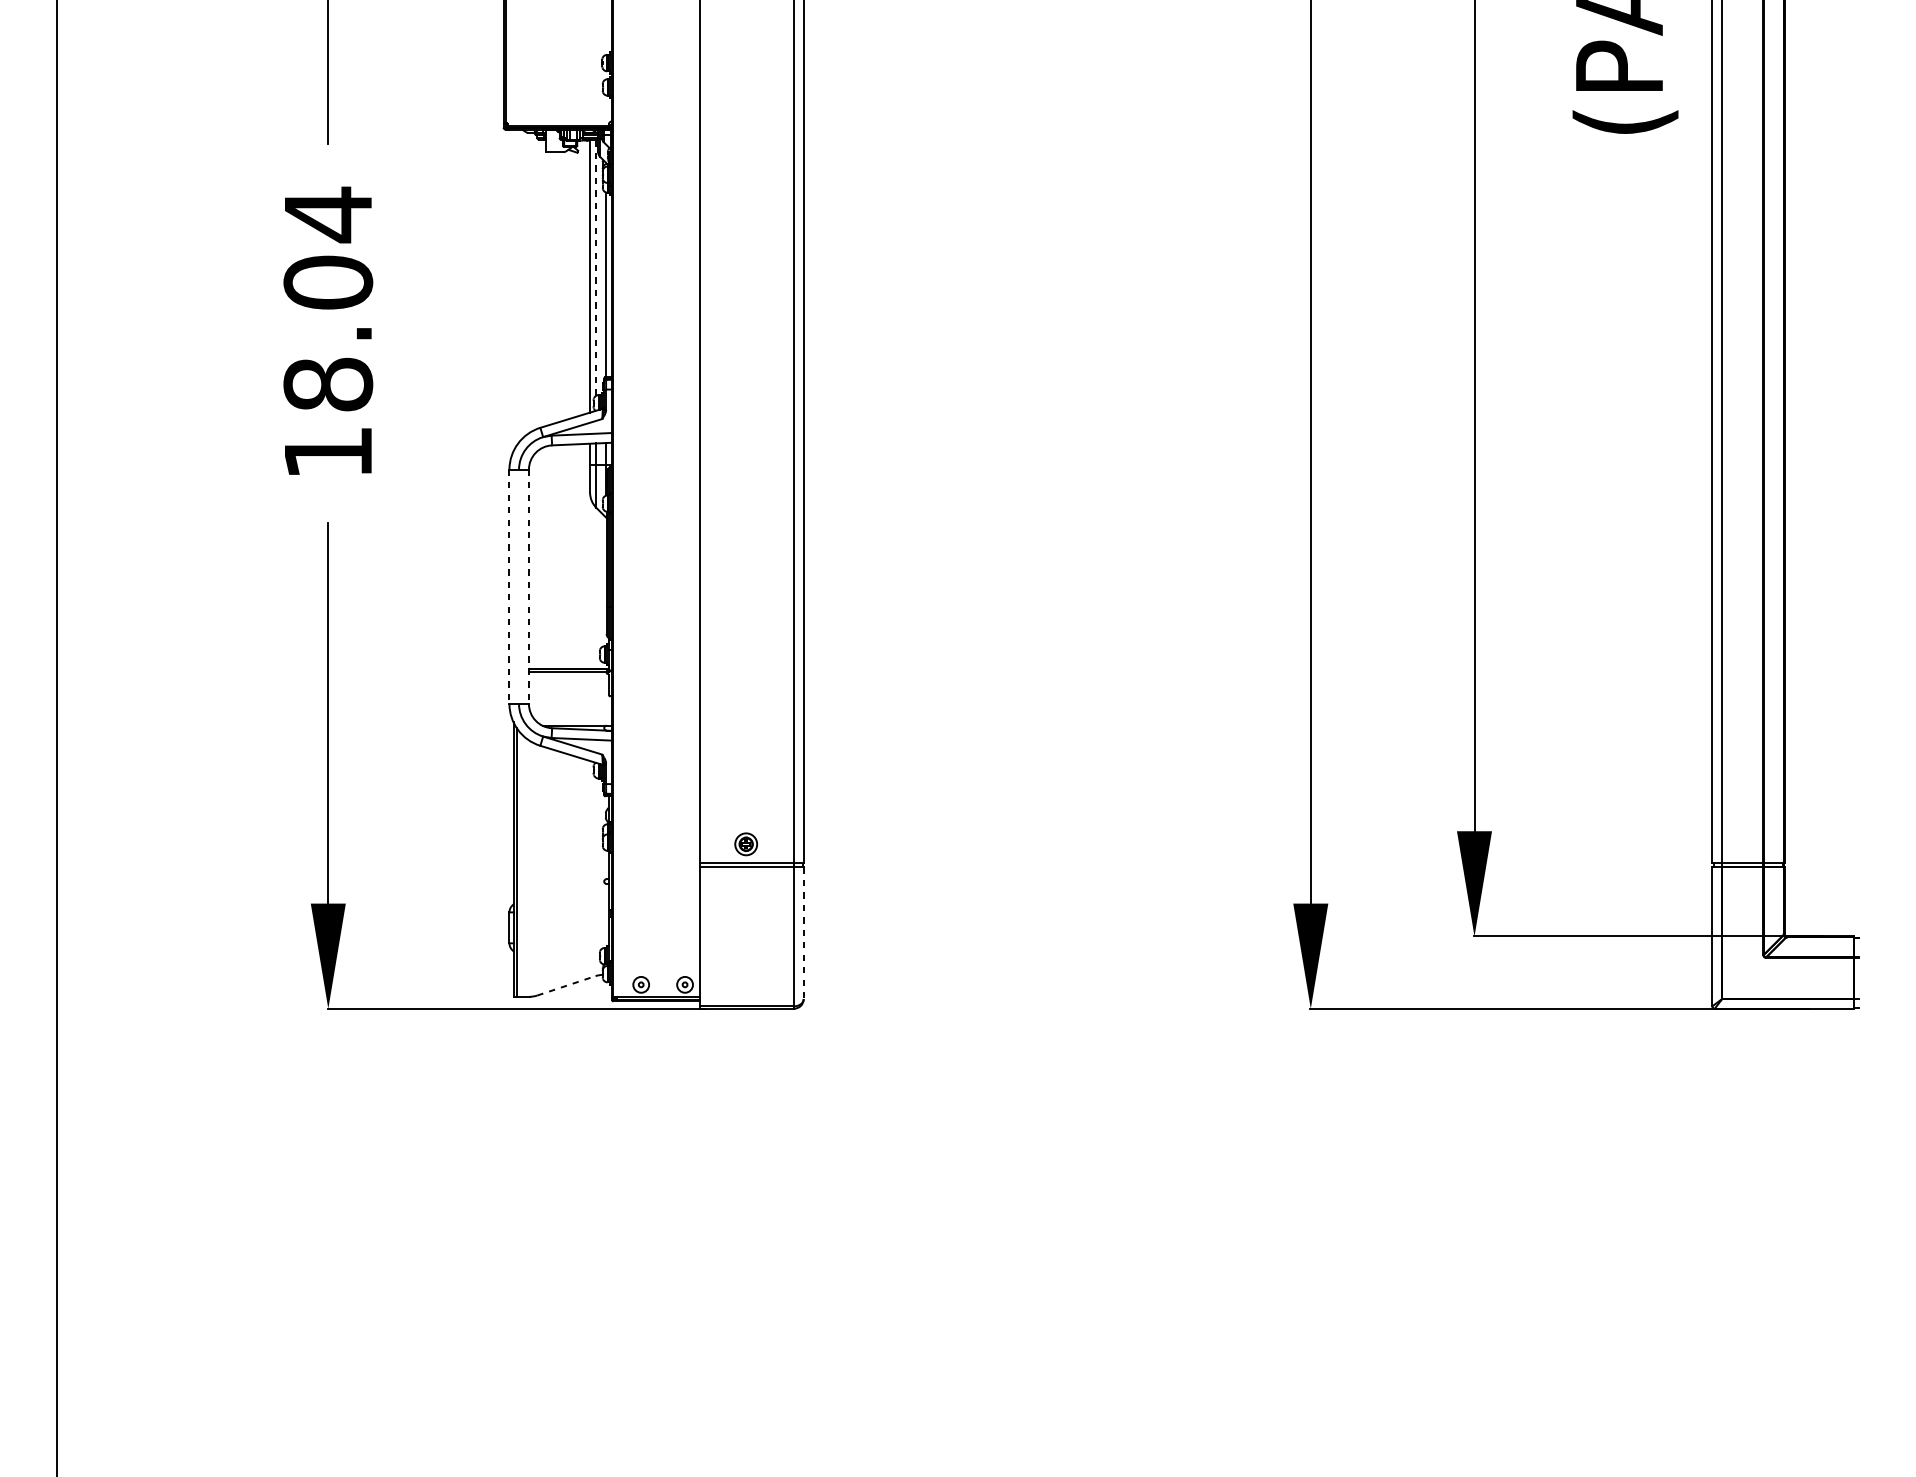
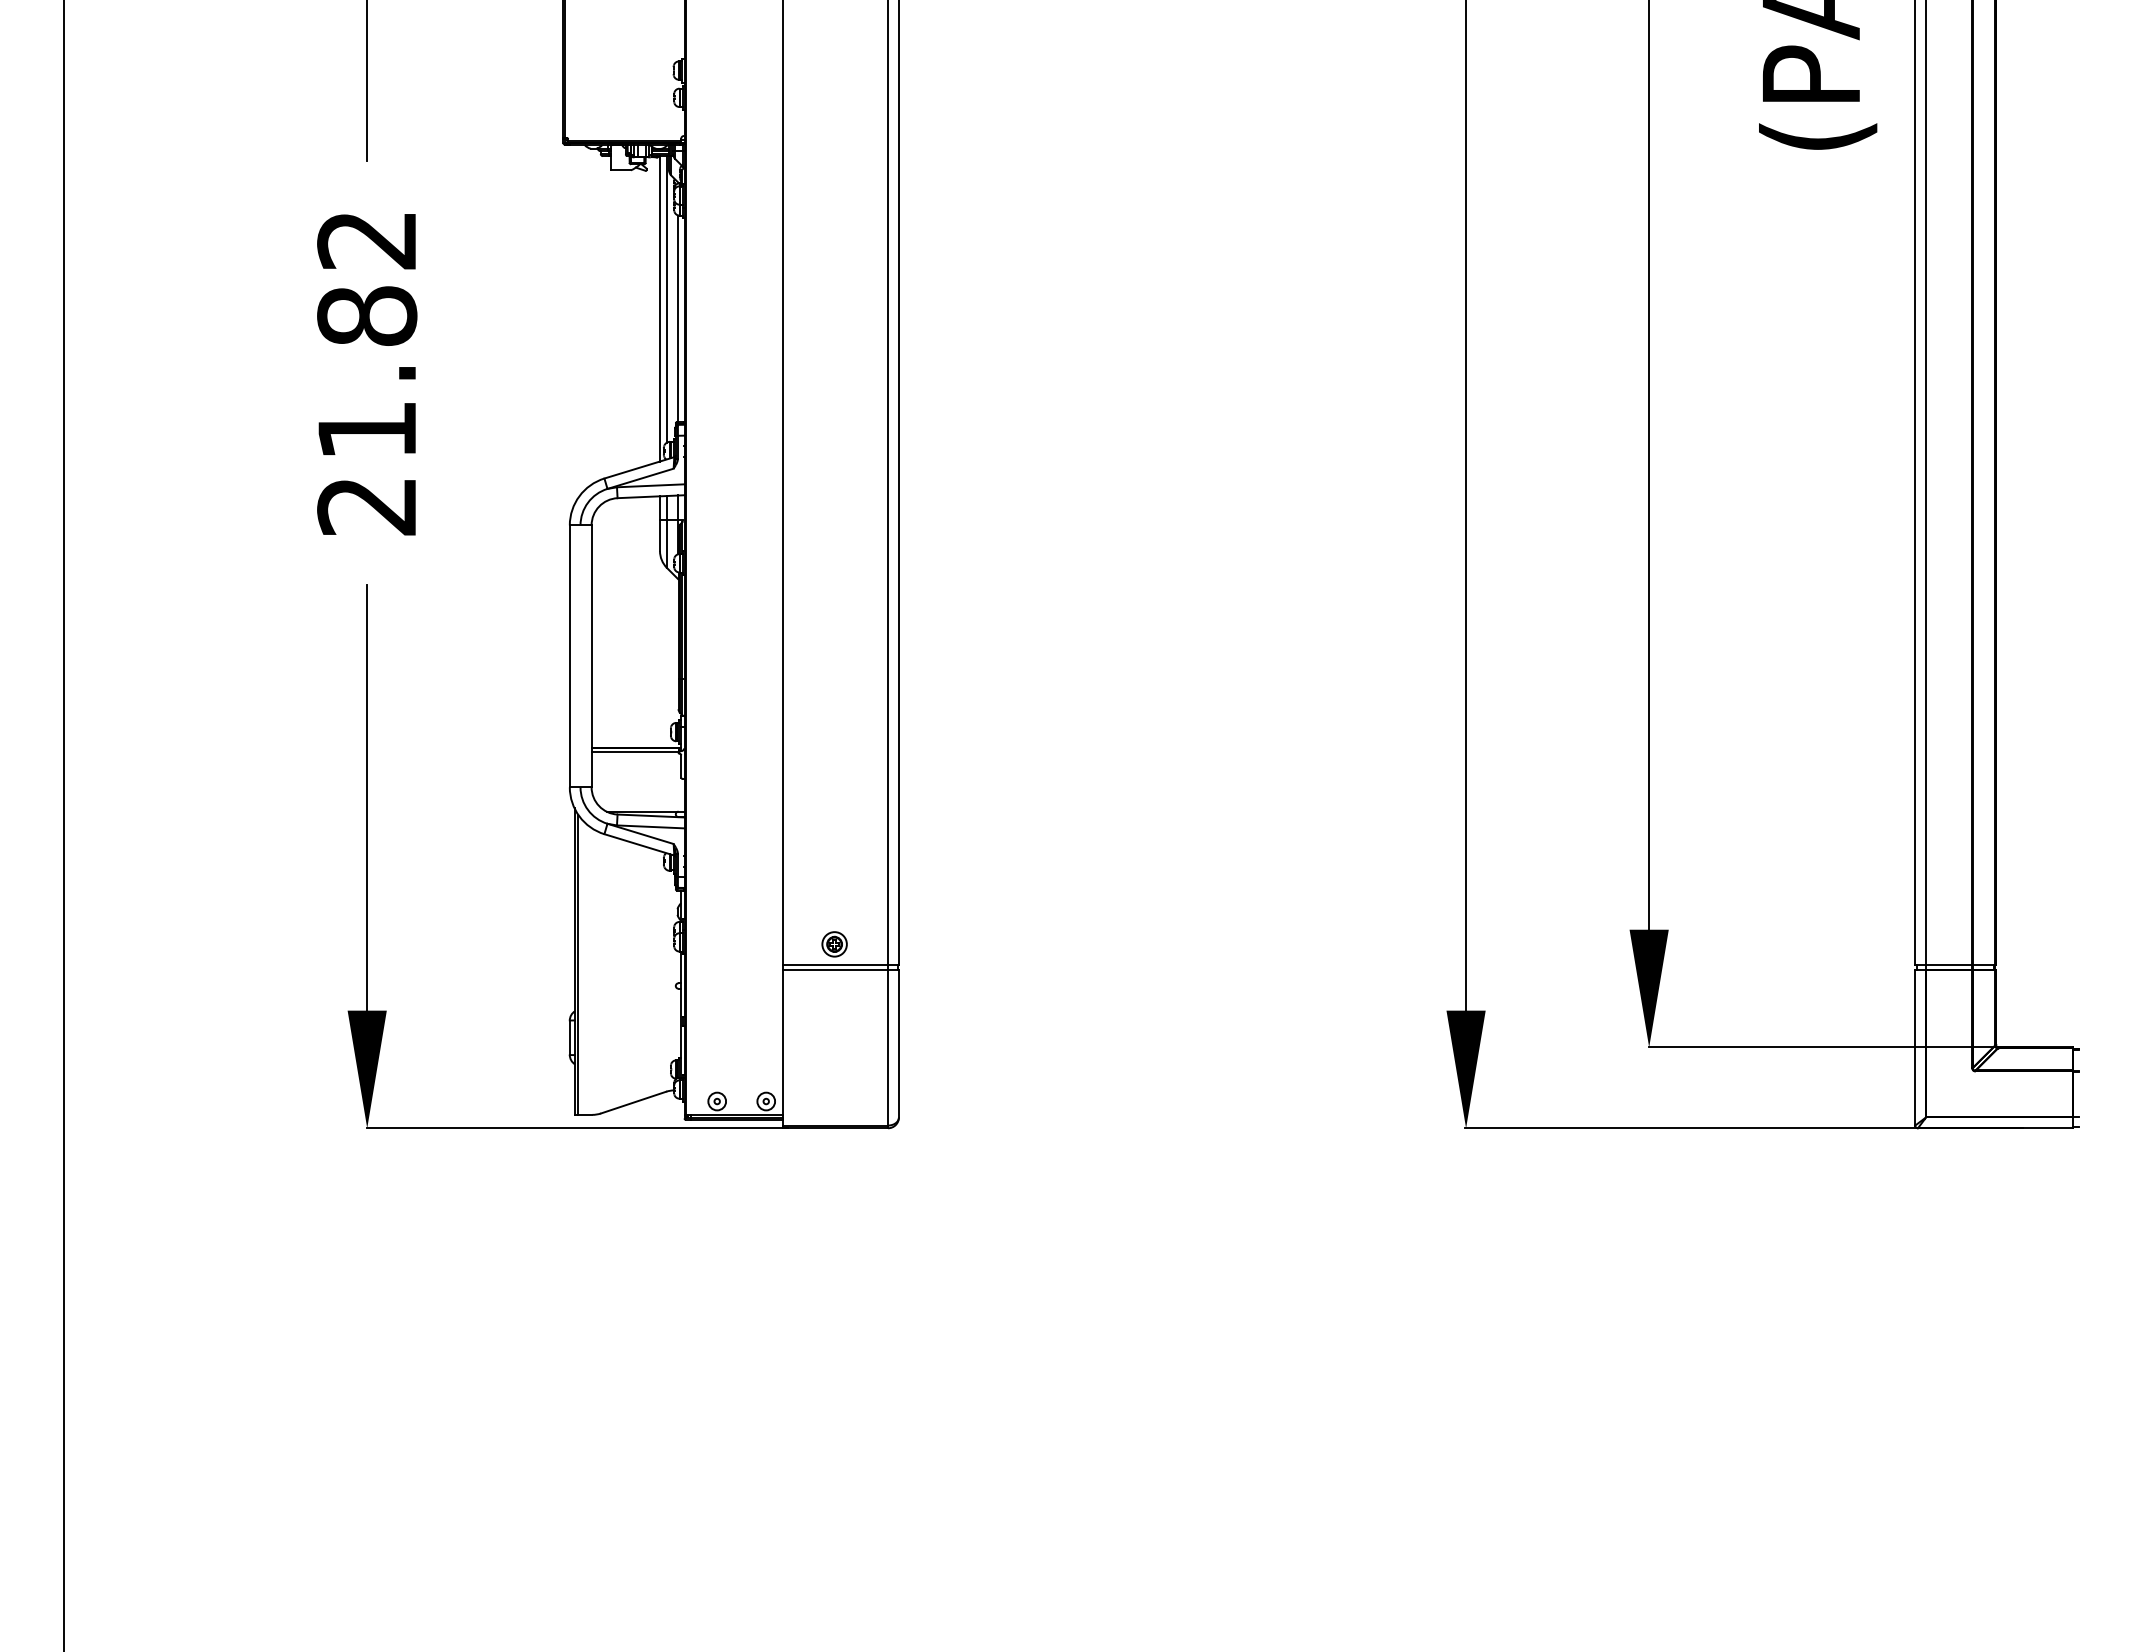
line: (596, 266) -> (667, 298), dashed -> solid
text: (328, 332) -> (367, 371), 18.04 -> 21.82
line: (509, 586) -> (569, 656), dashed -> solid
line: (528, 586) -> (591, 656), dashed -> solid
line: (803, 932) -> (898, 1043), dashed -> solid
line: (567, 985) -> (634, 1102), dashed -> solid

